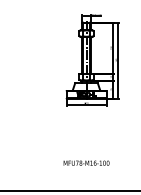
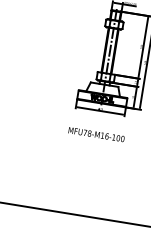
text: (86, 162) -> (96, 133), moved

